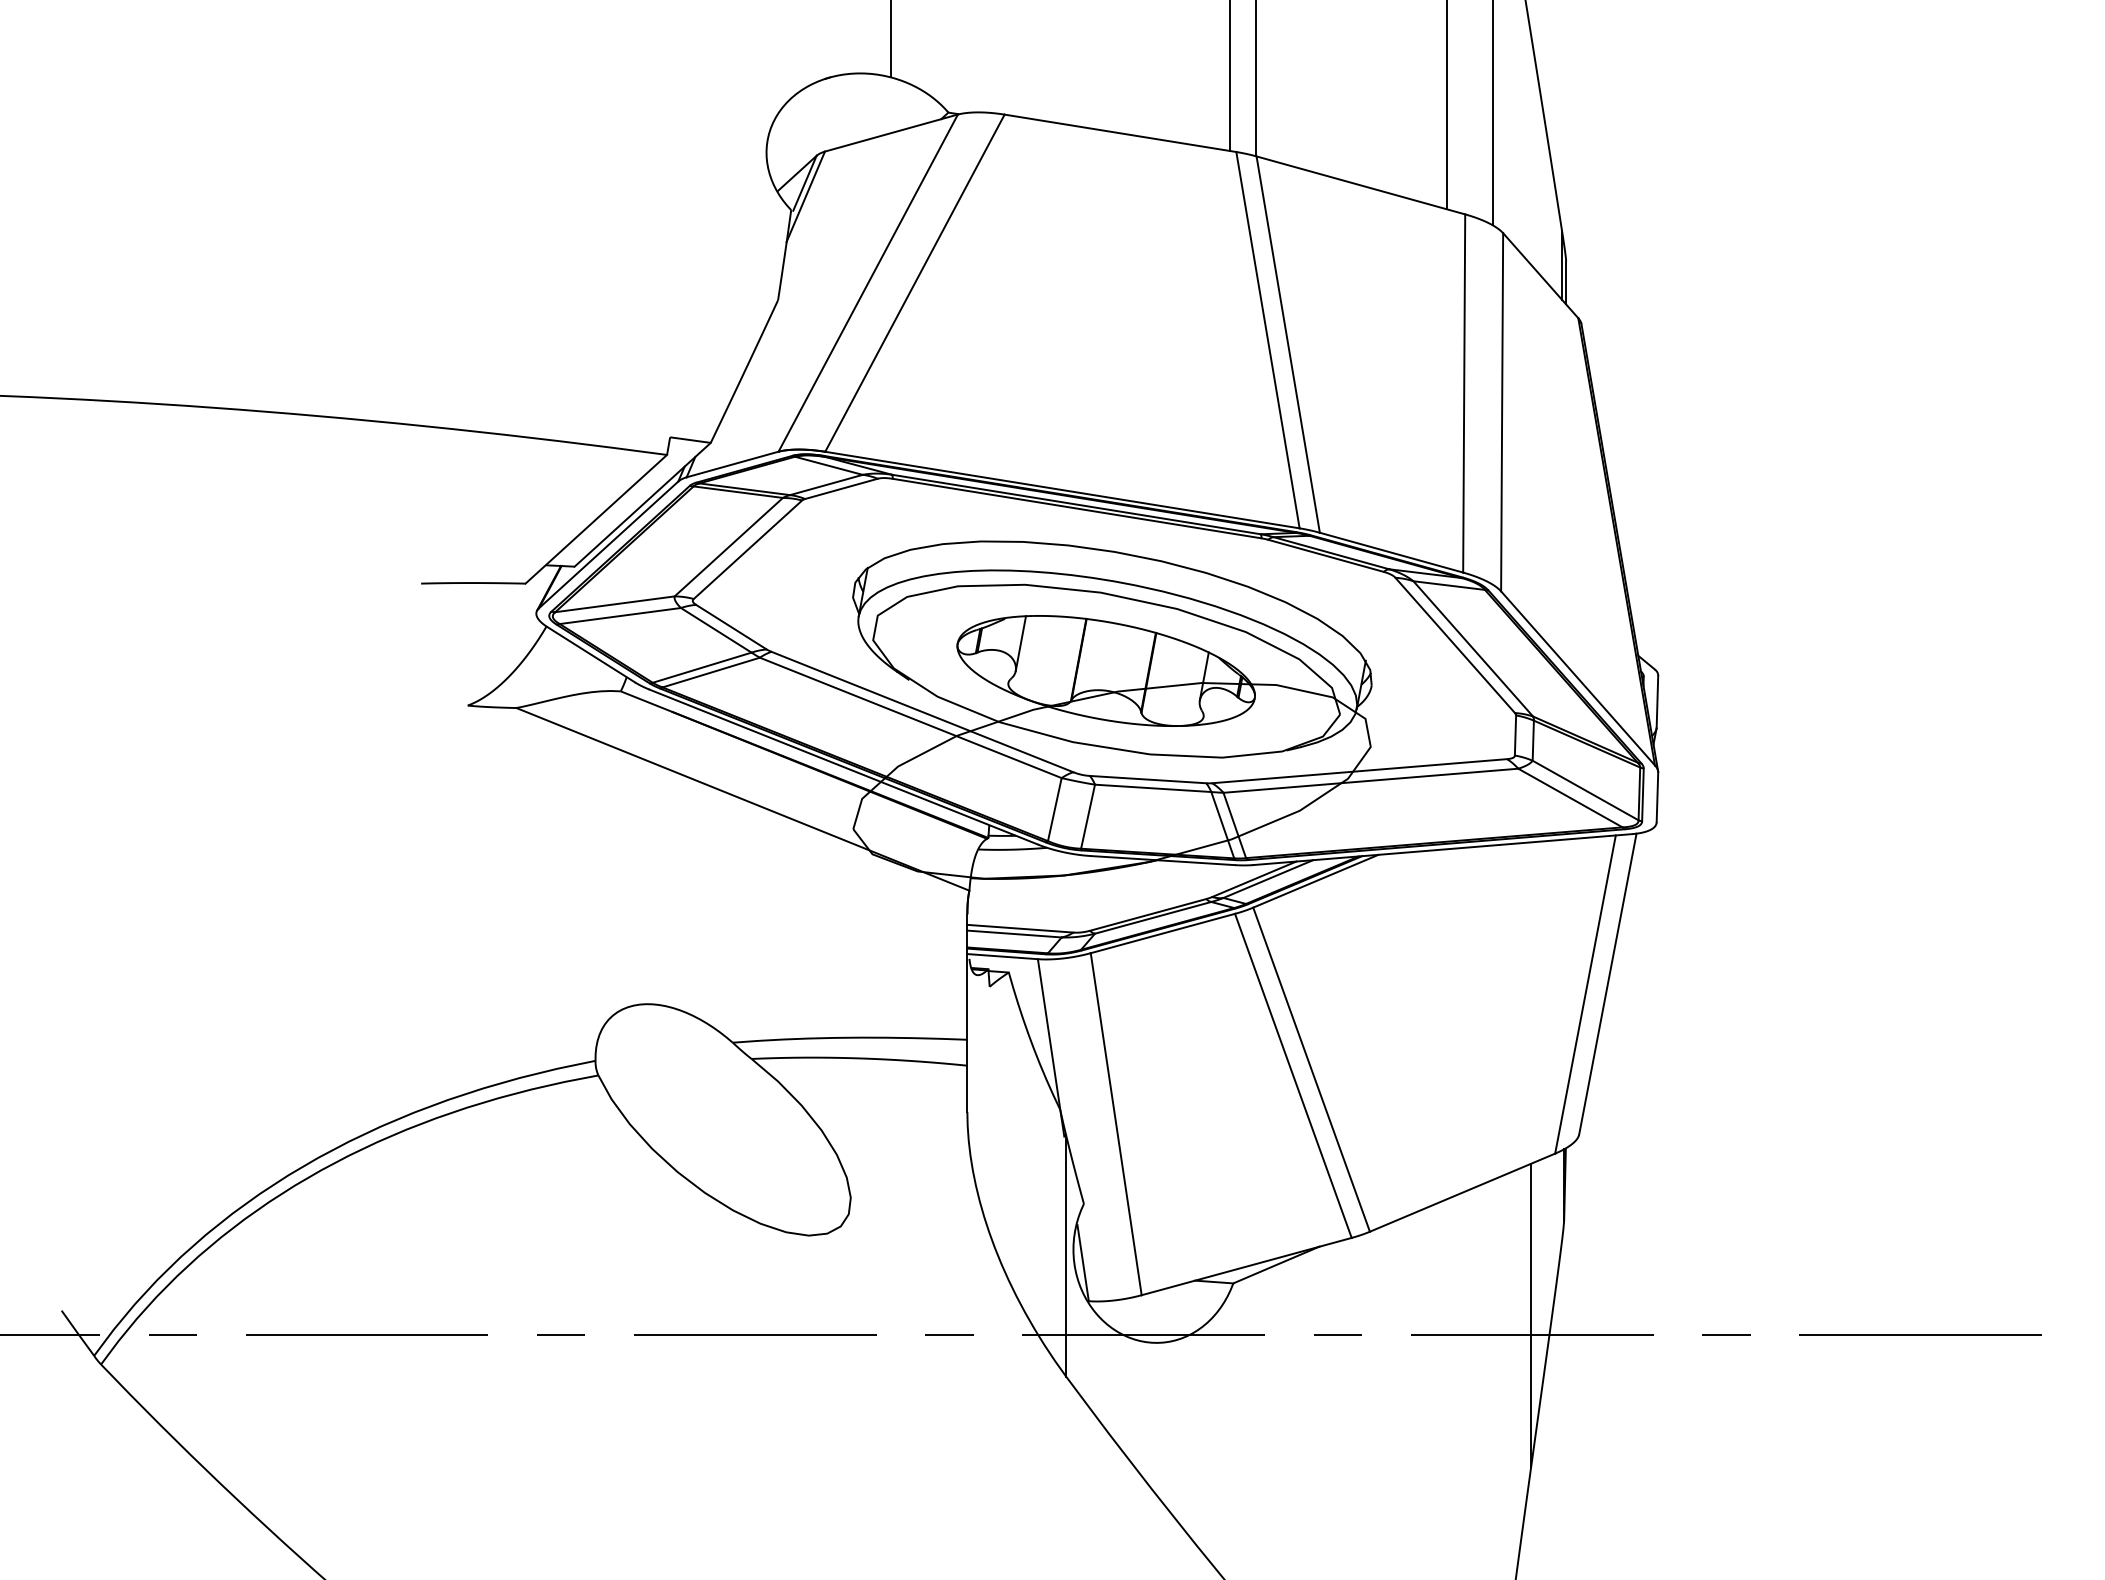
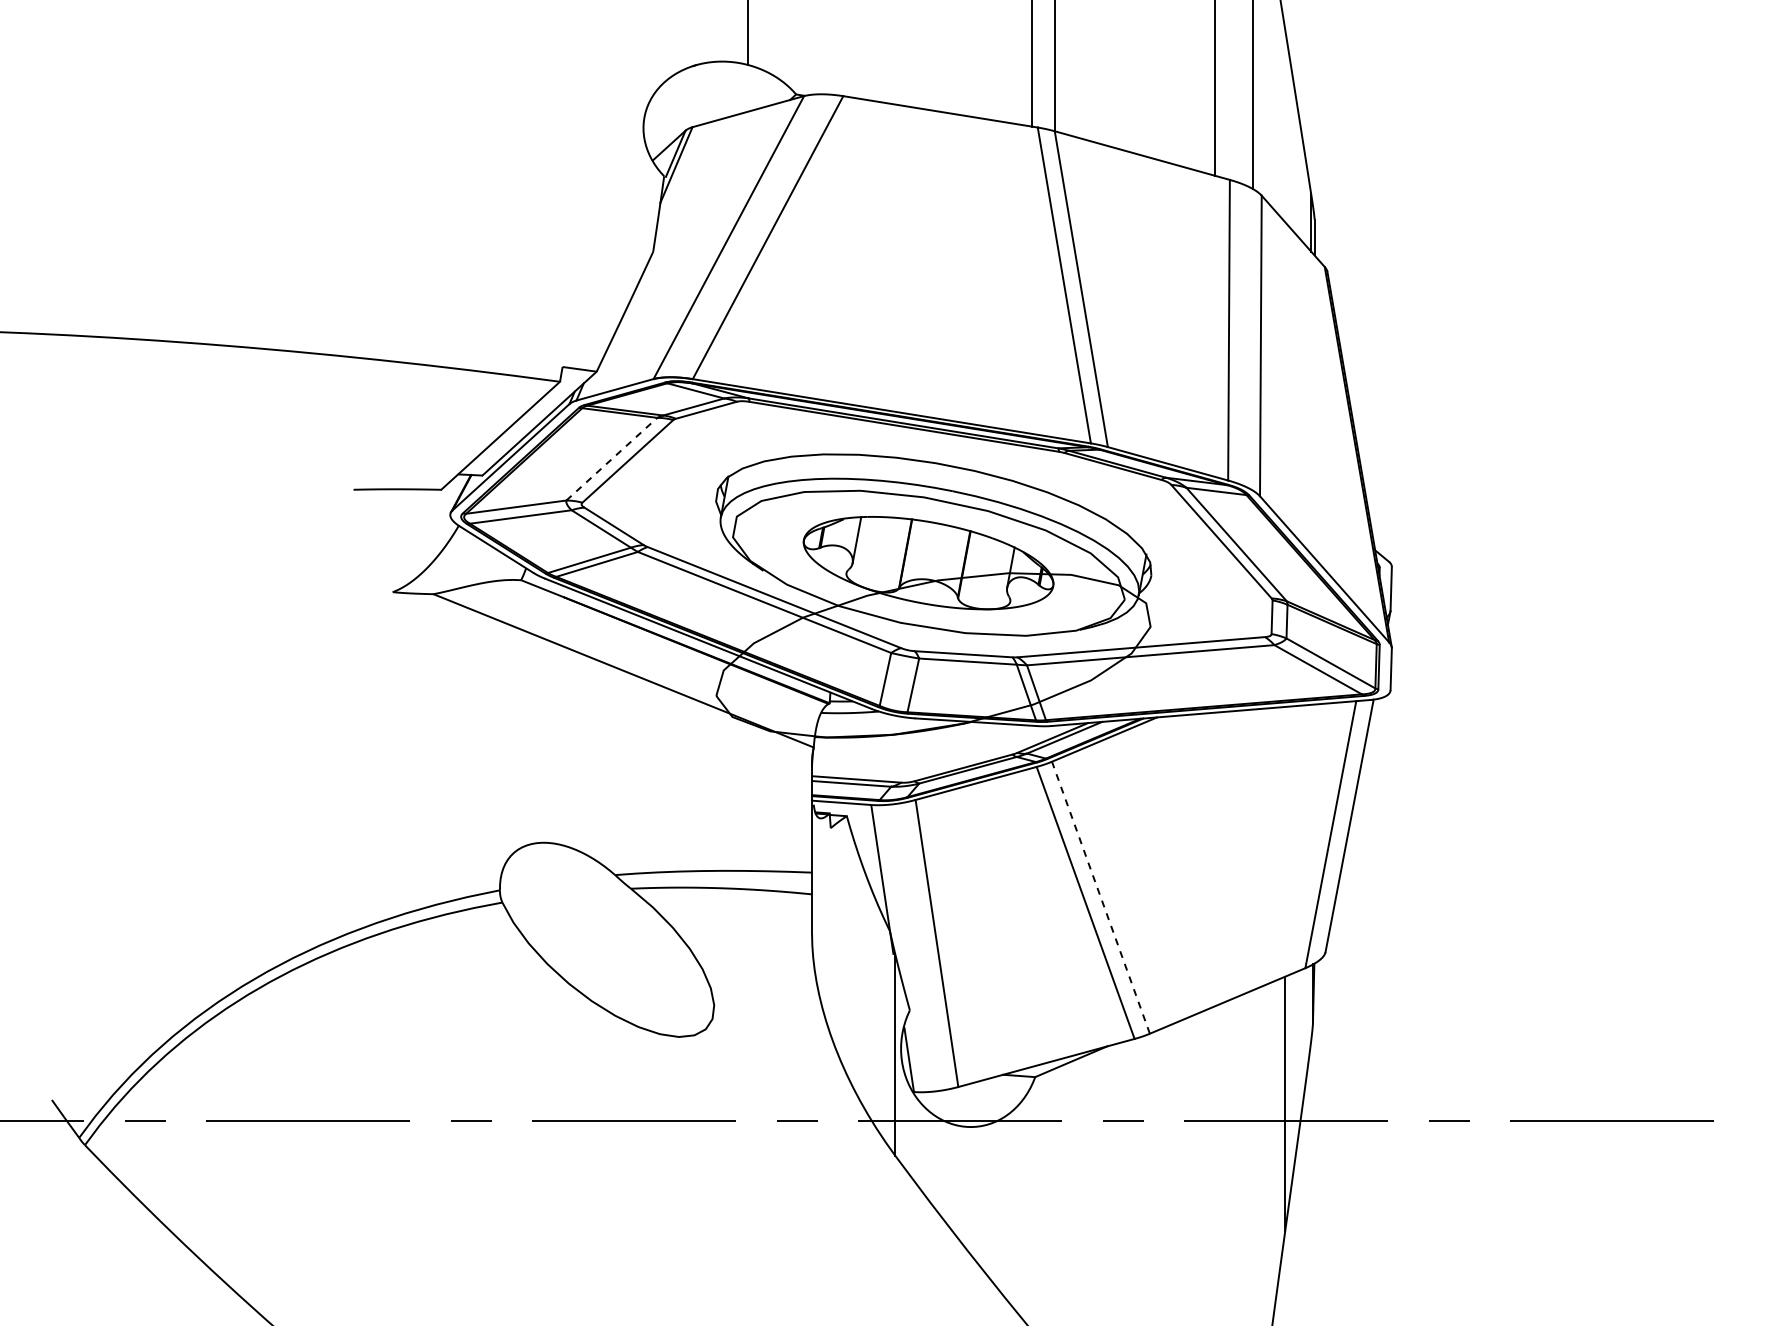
line: (729, 546) -> (612, 458), solid -> dashed
line: (1311, 1069) -> (1100, 897), solid -> dashed

